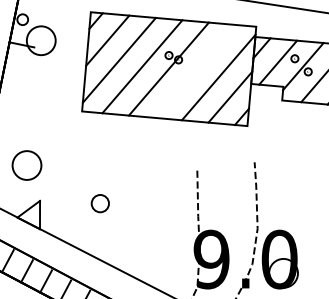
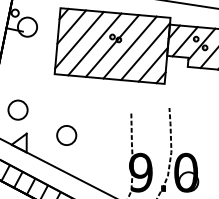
line: (194, 71) -> (129, 47), added
part: (99, 203) -> (66, 135), size x1.67

